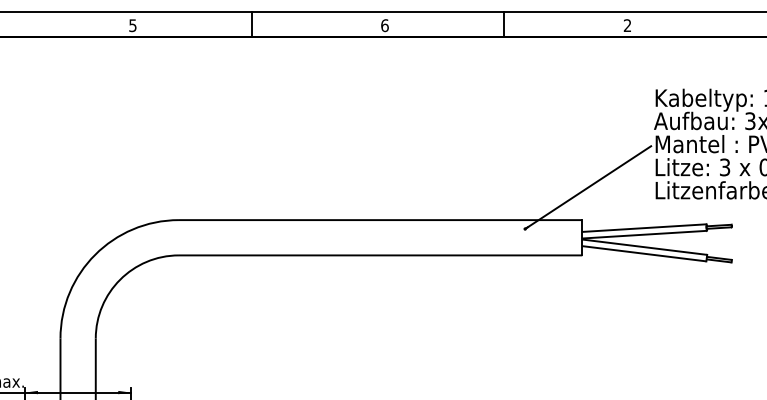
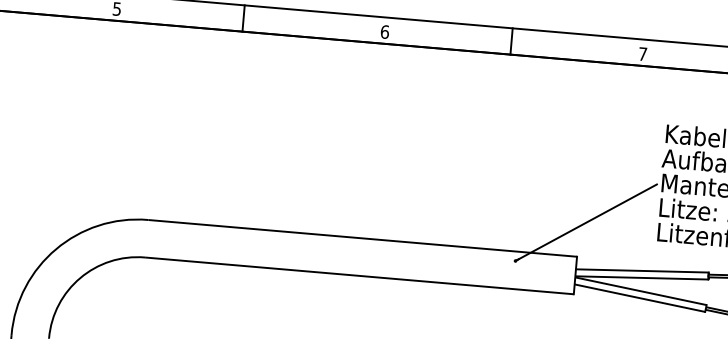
text: (627, 25) -> (642, 53), 2 -> 7

